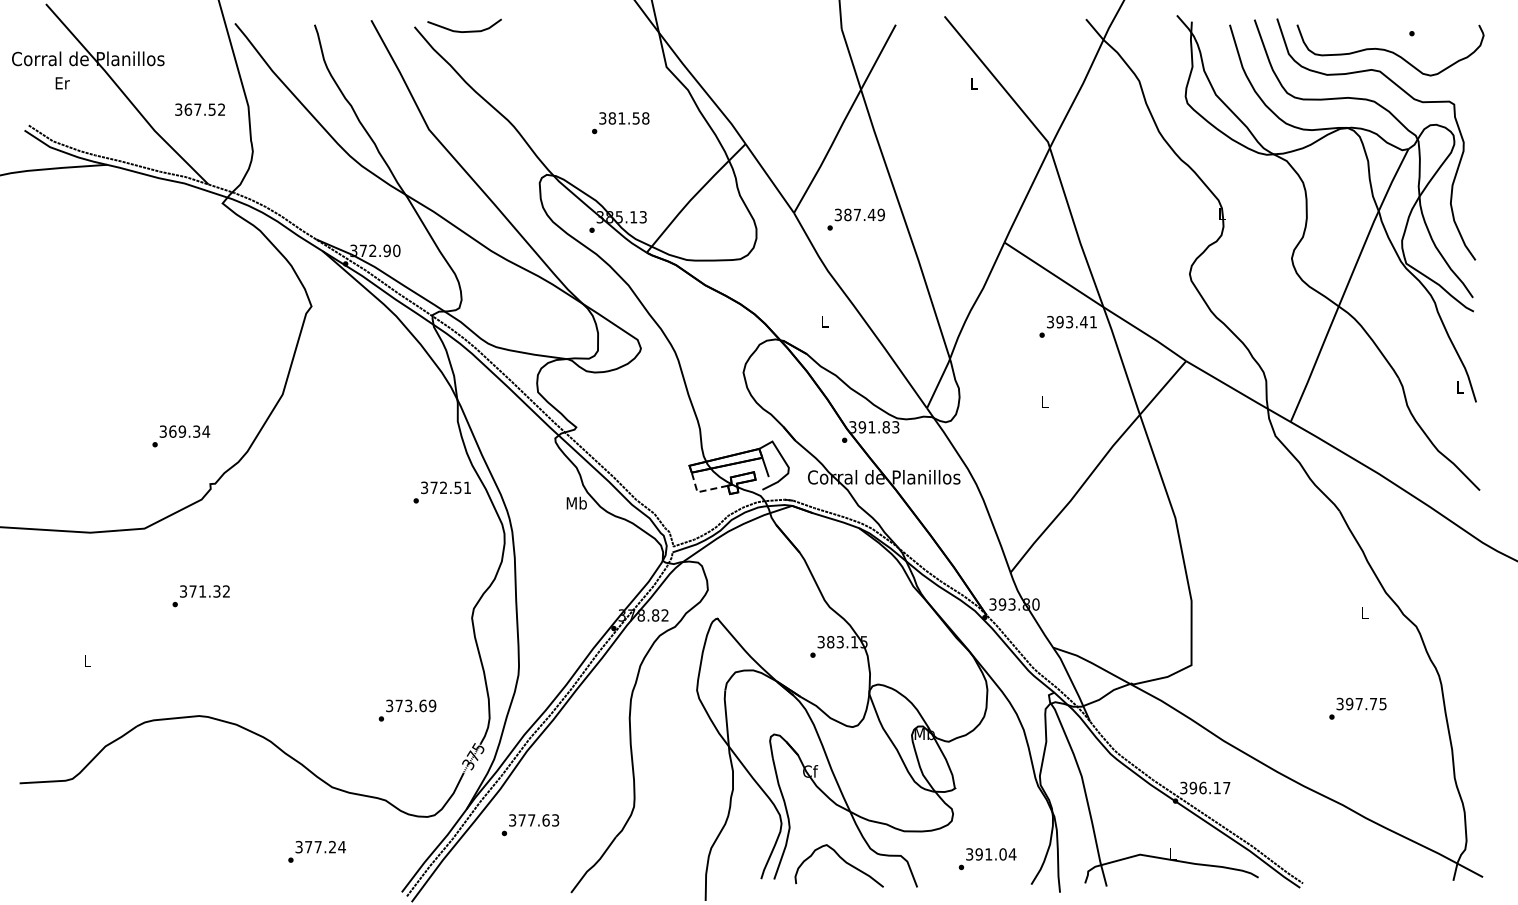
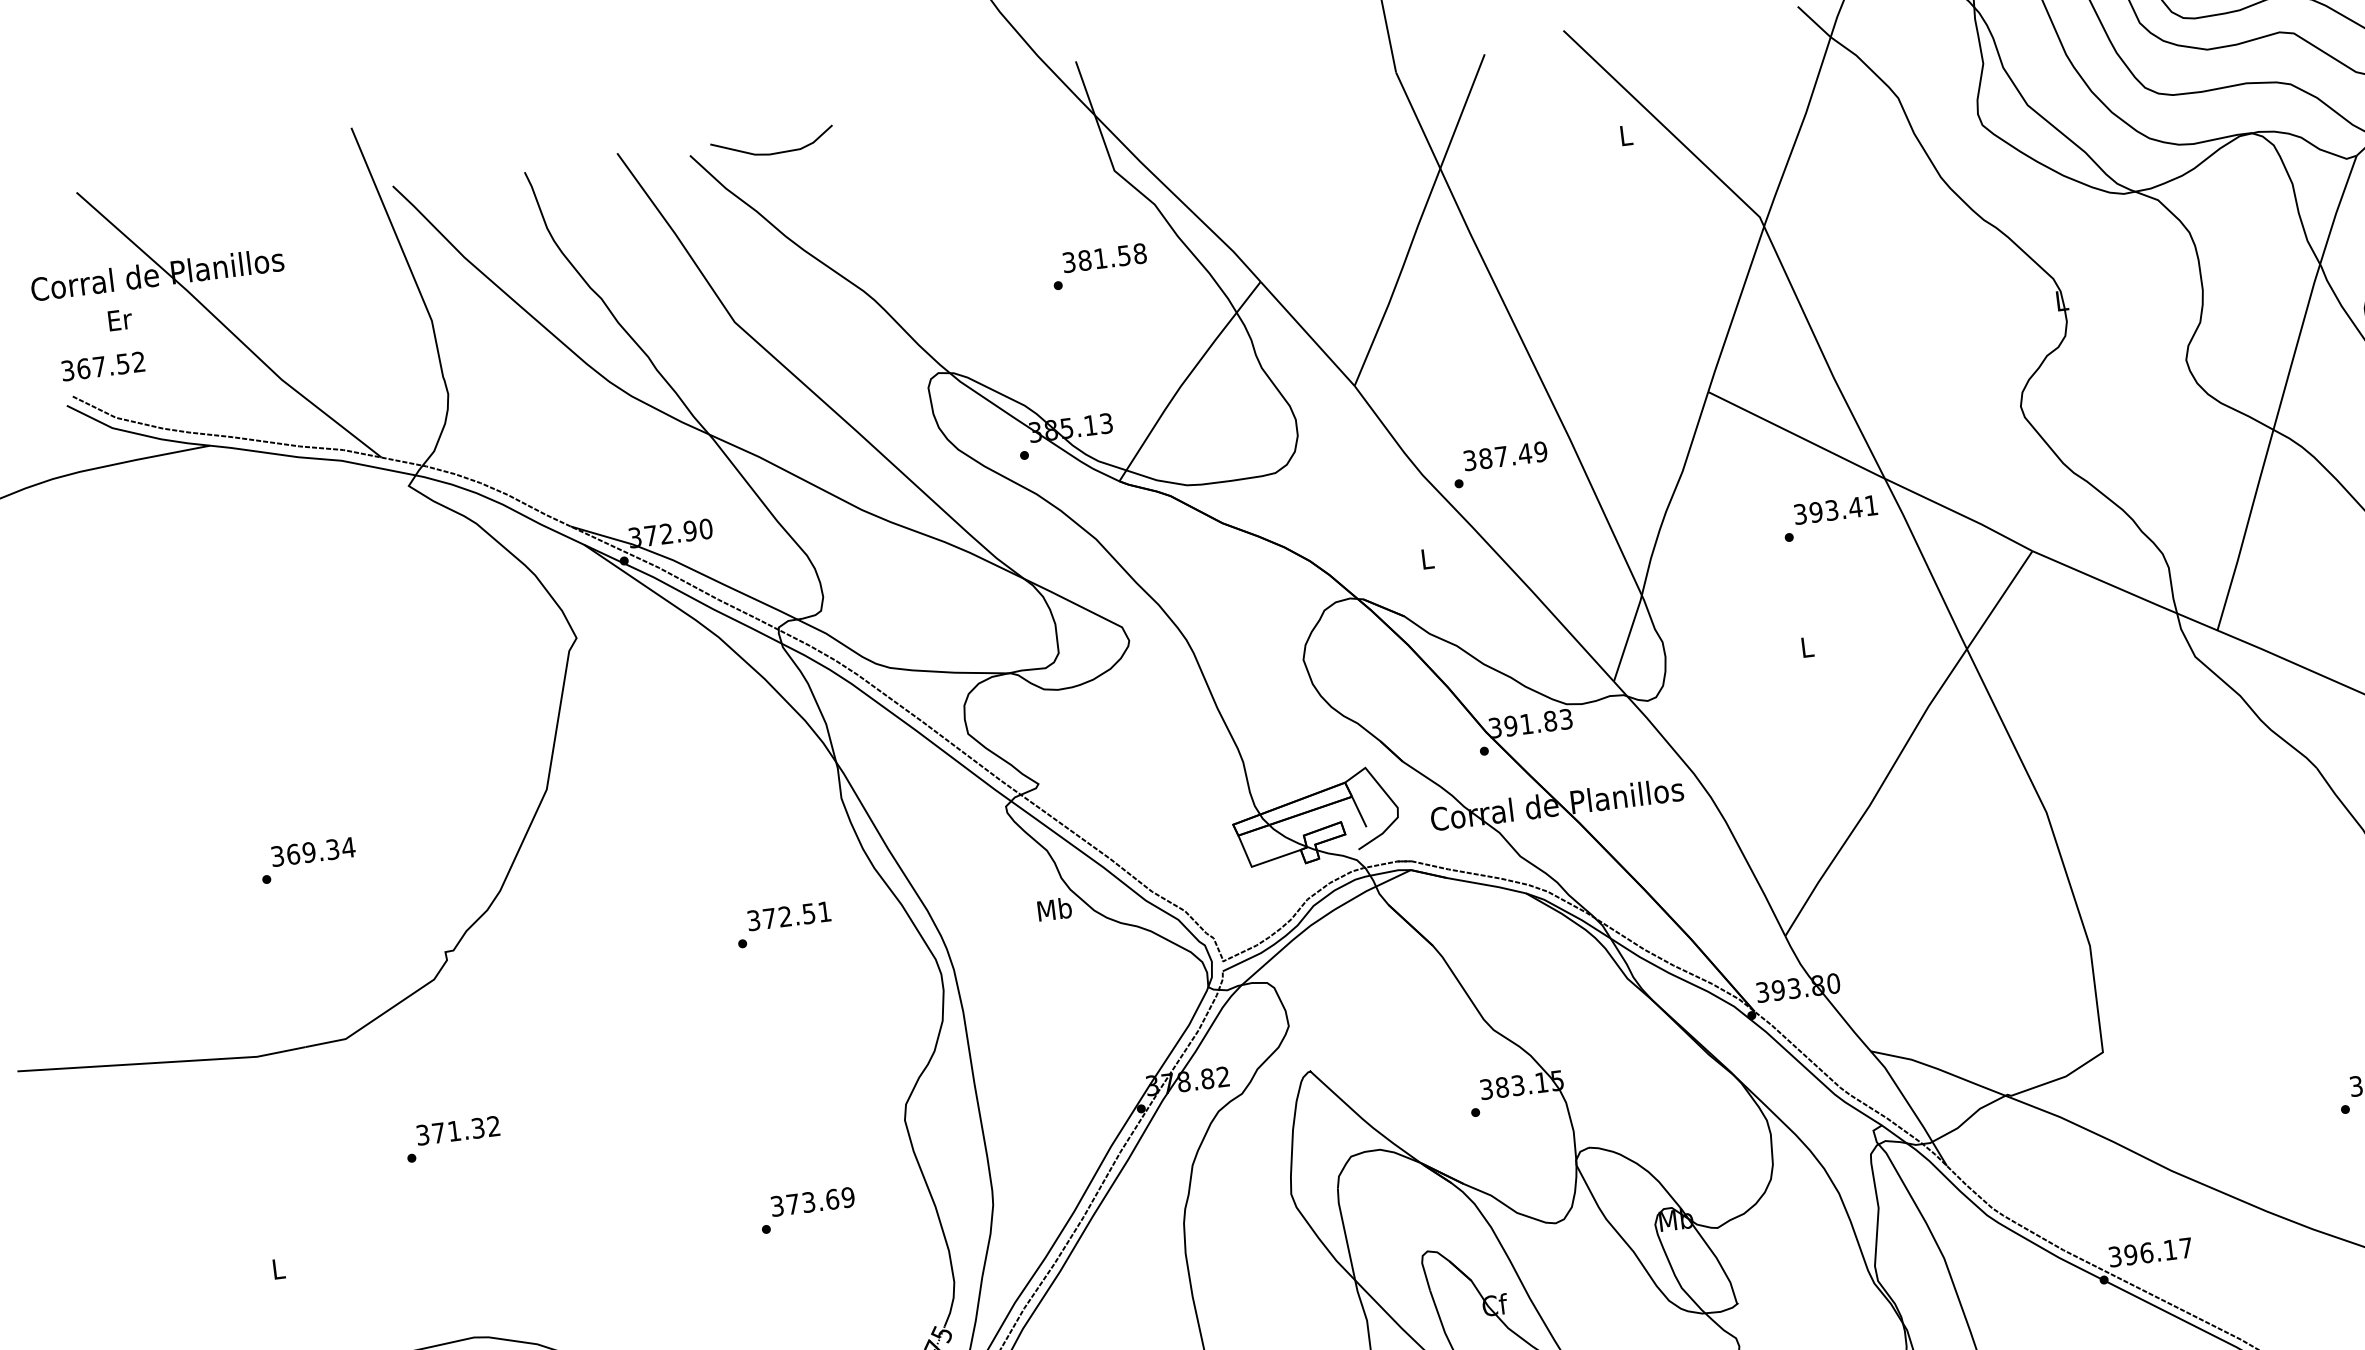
text: (199, 109) -> (102, 366), moved
text: (620, 123) -> (1099, 267), moved
text: (855, 219) -> (1499, 464), moved
text: (181, 436) -> (308, 860), moved
line: (702, 491) -> (1259, 864), dashed -> solid
text: (441, 492) -> (782, 924), moved
text: (407, 710) -> (807, 1210), moved

